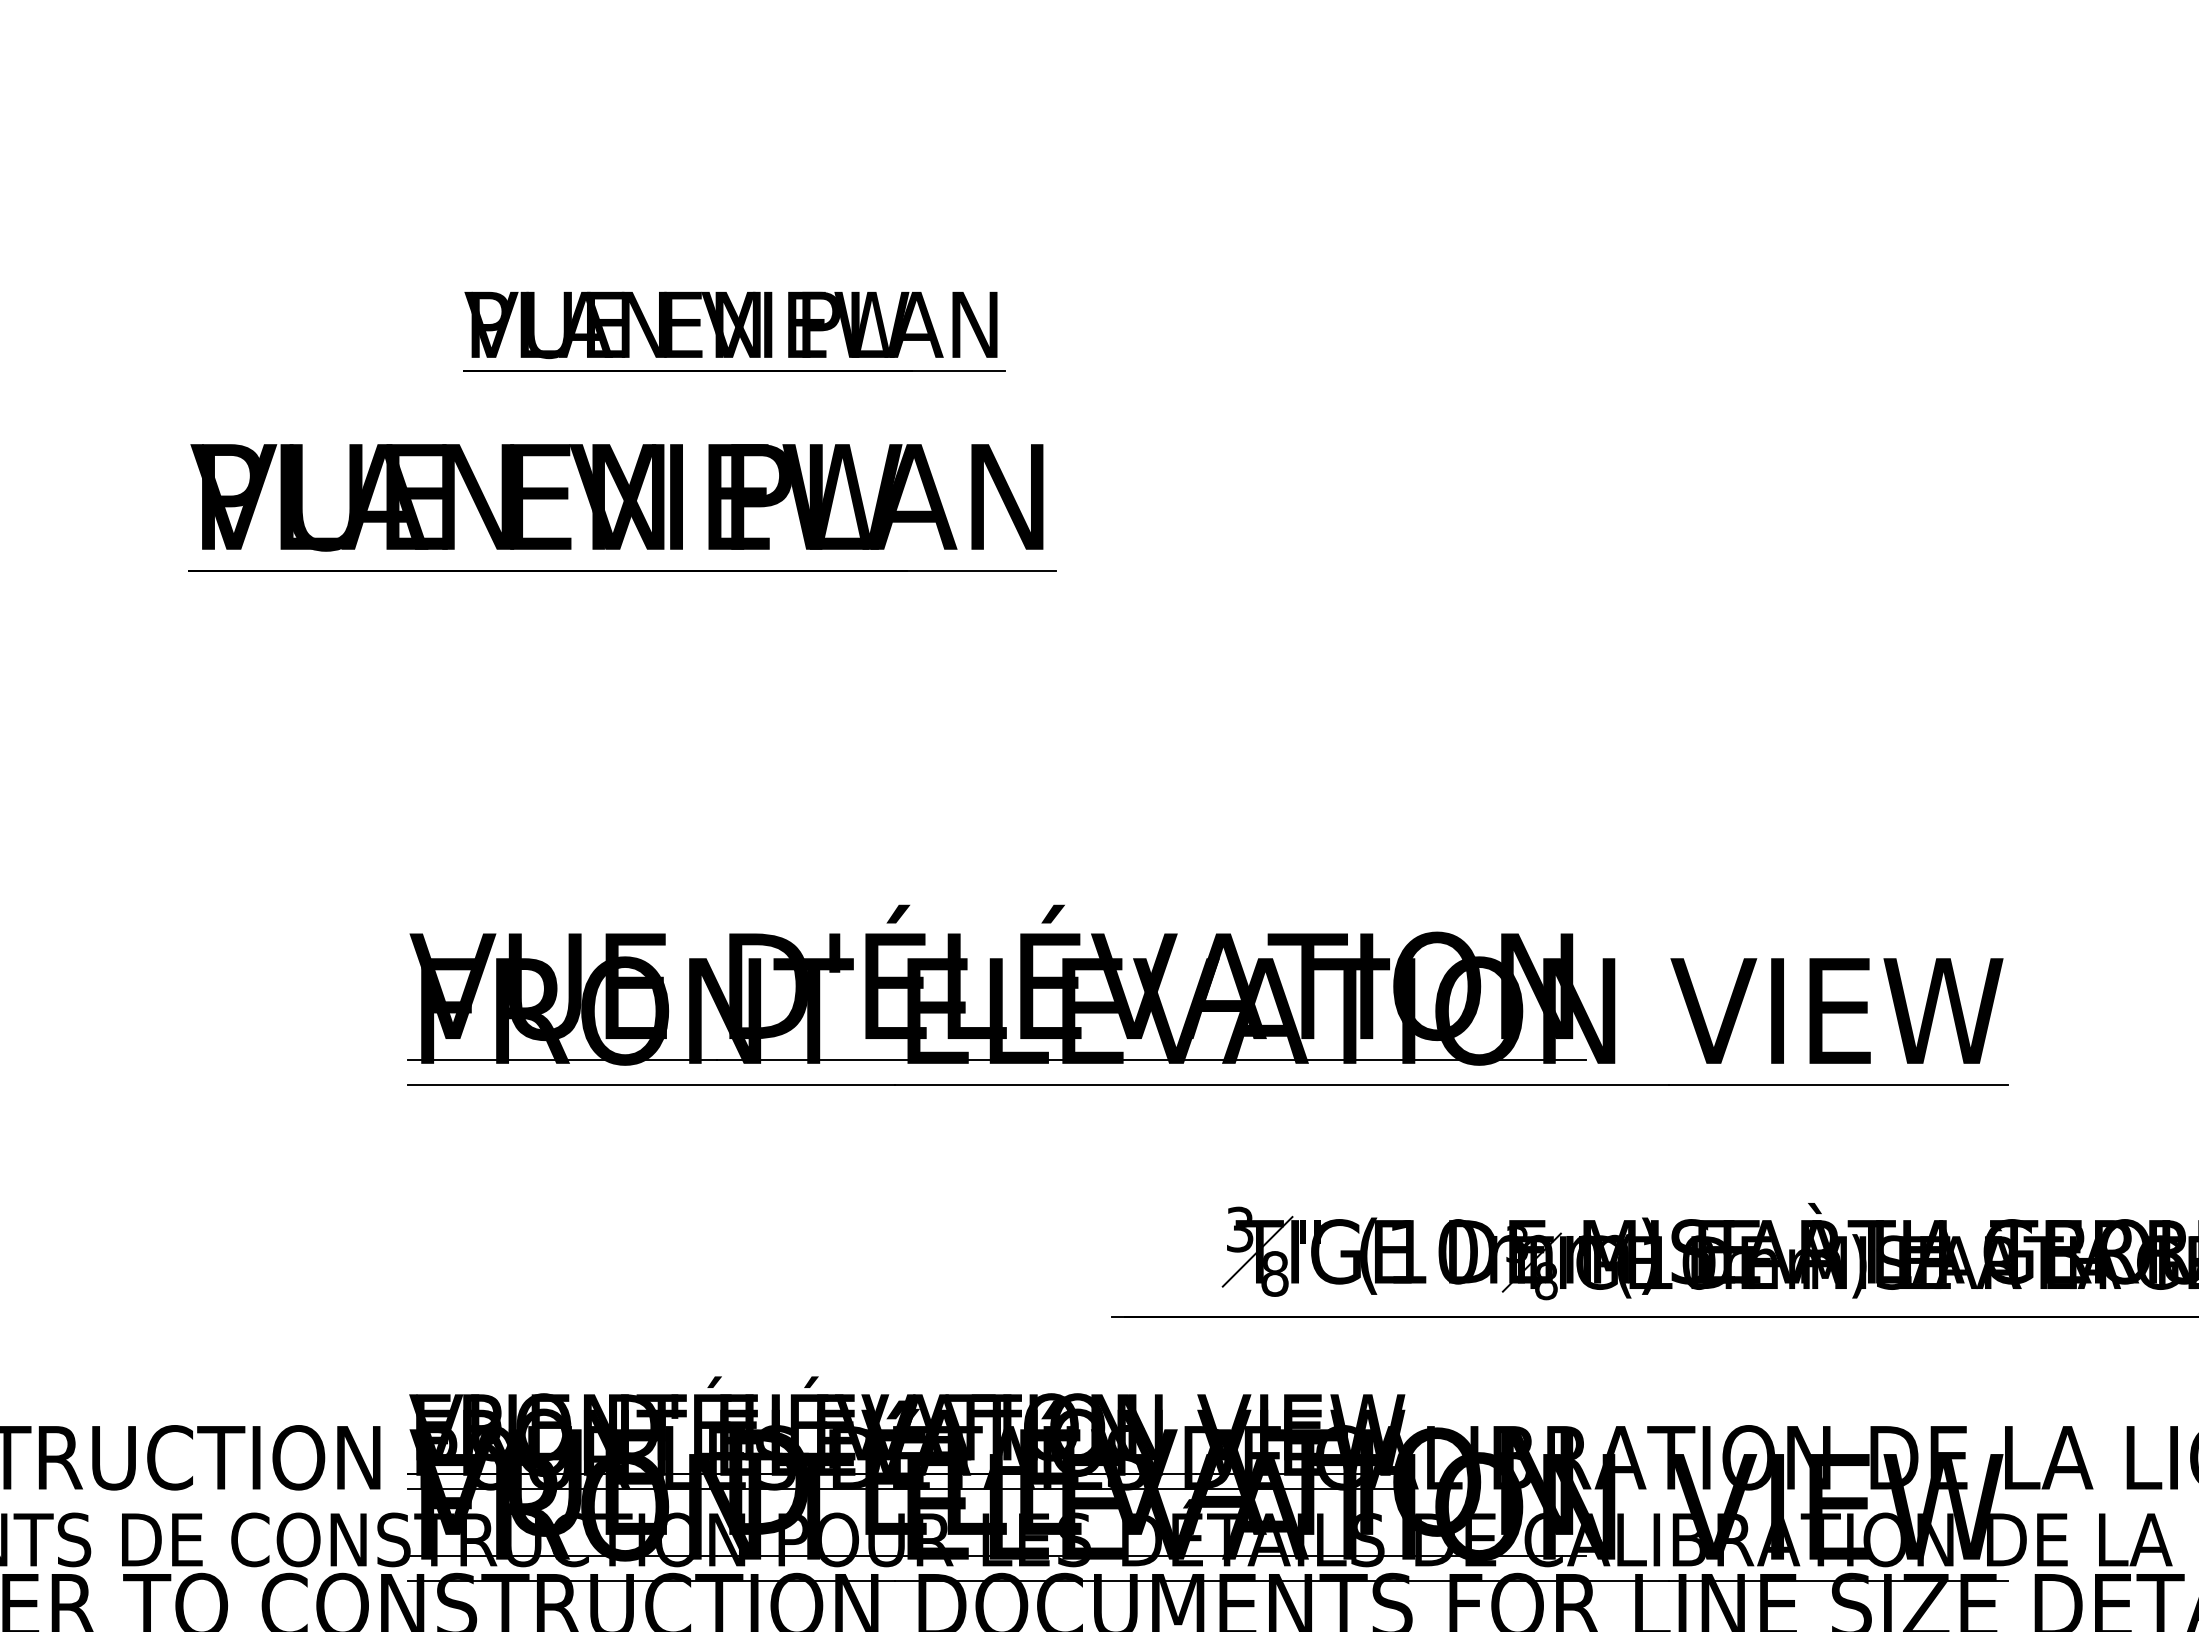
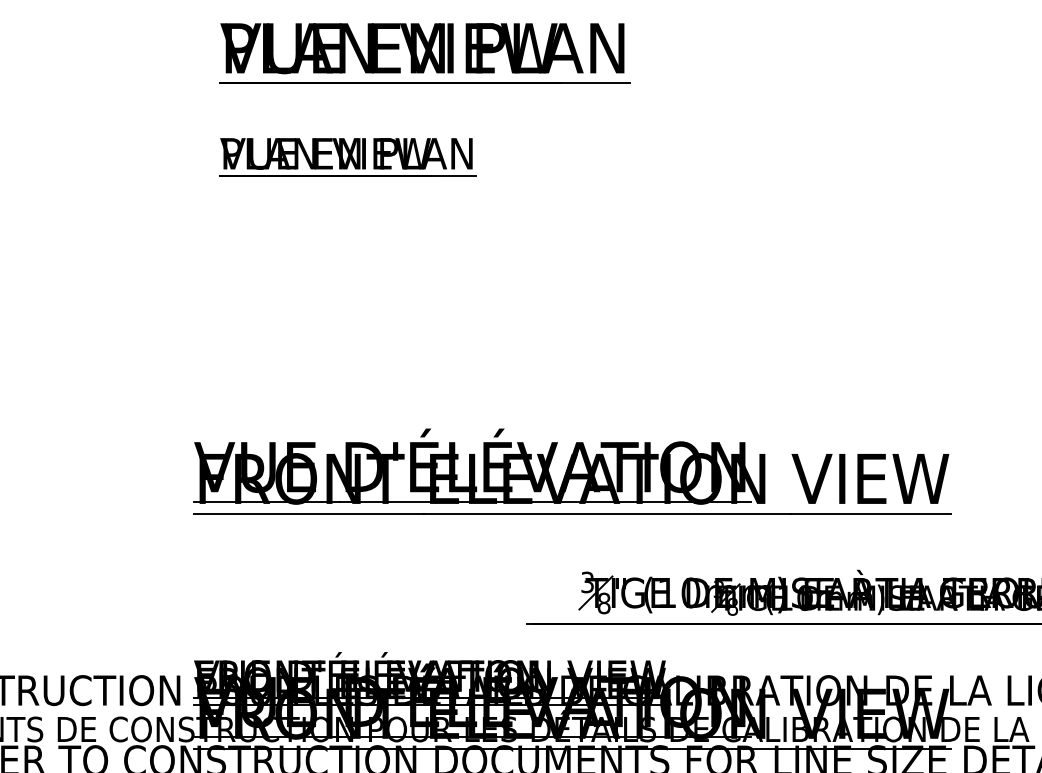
part: (621, 507) -> (424, 53), moved

